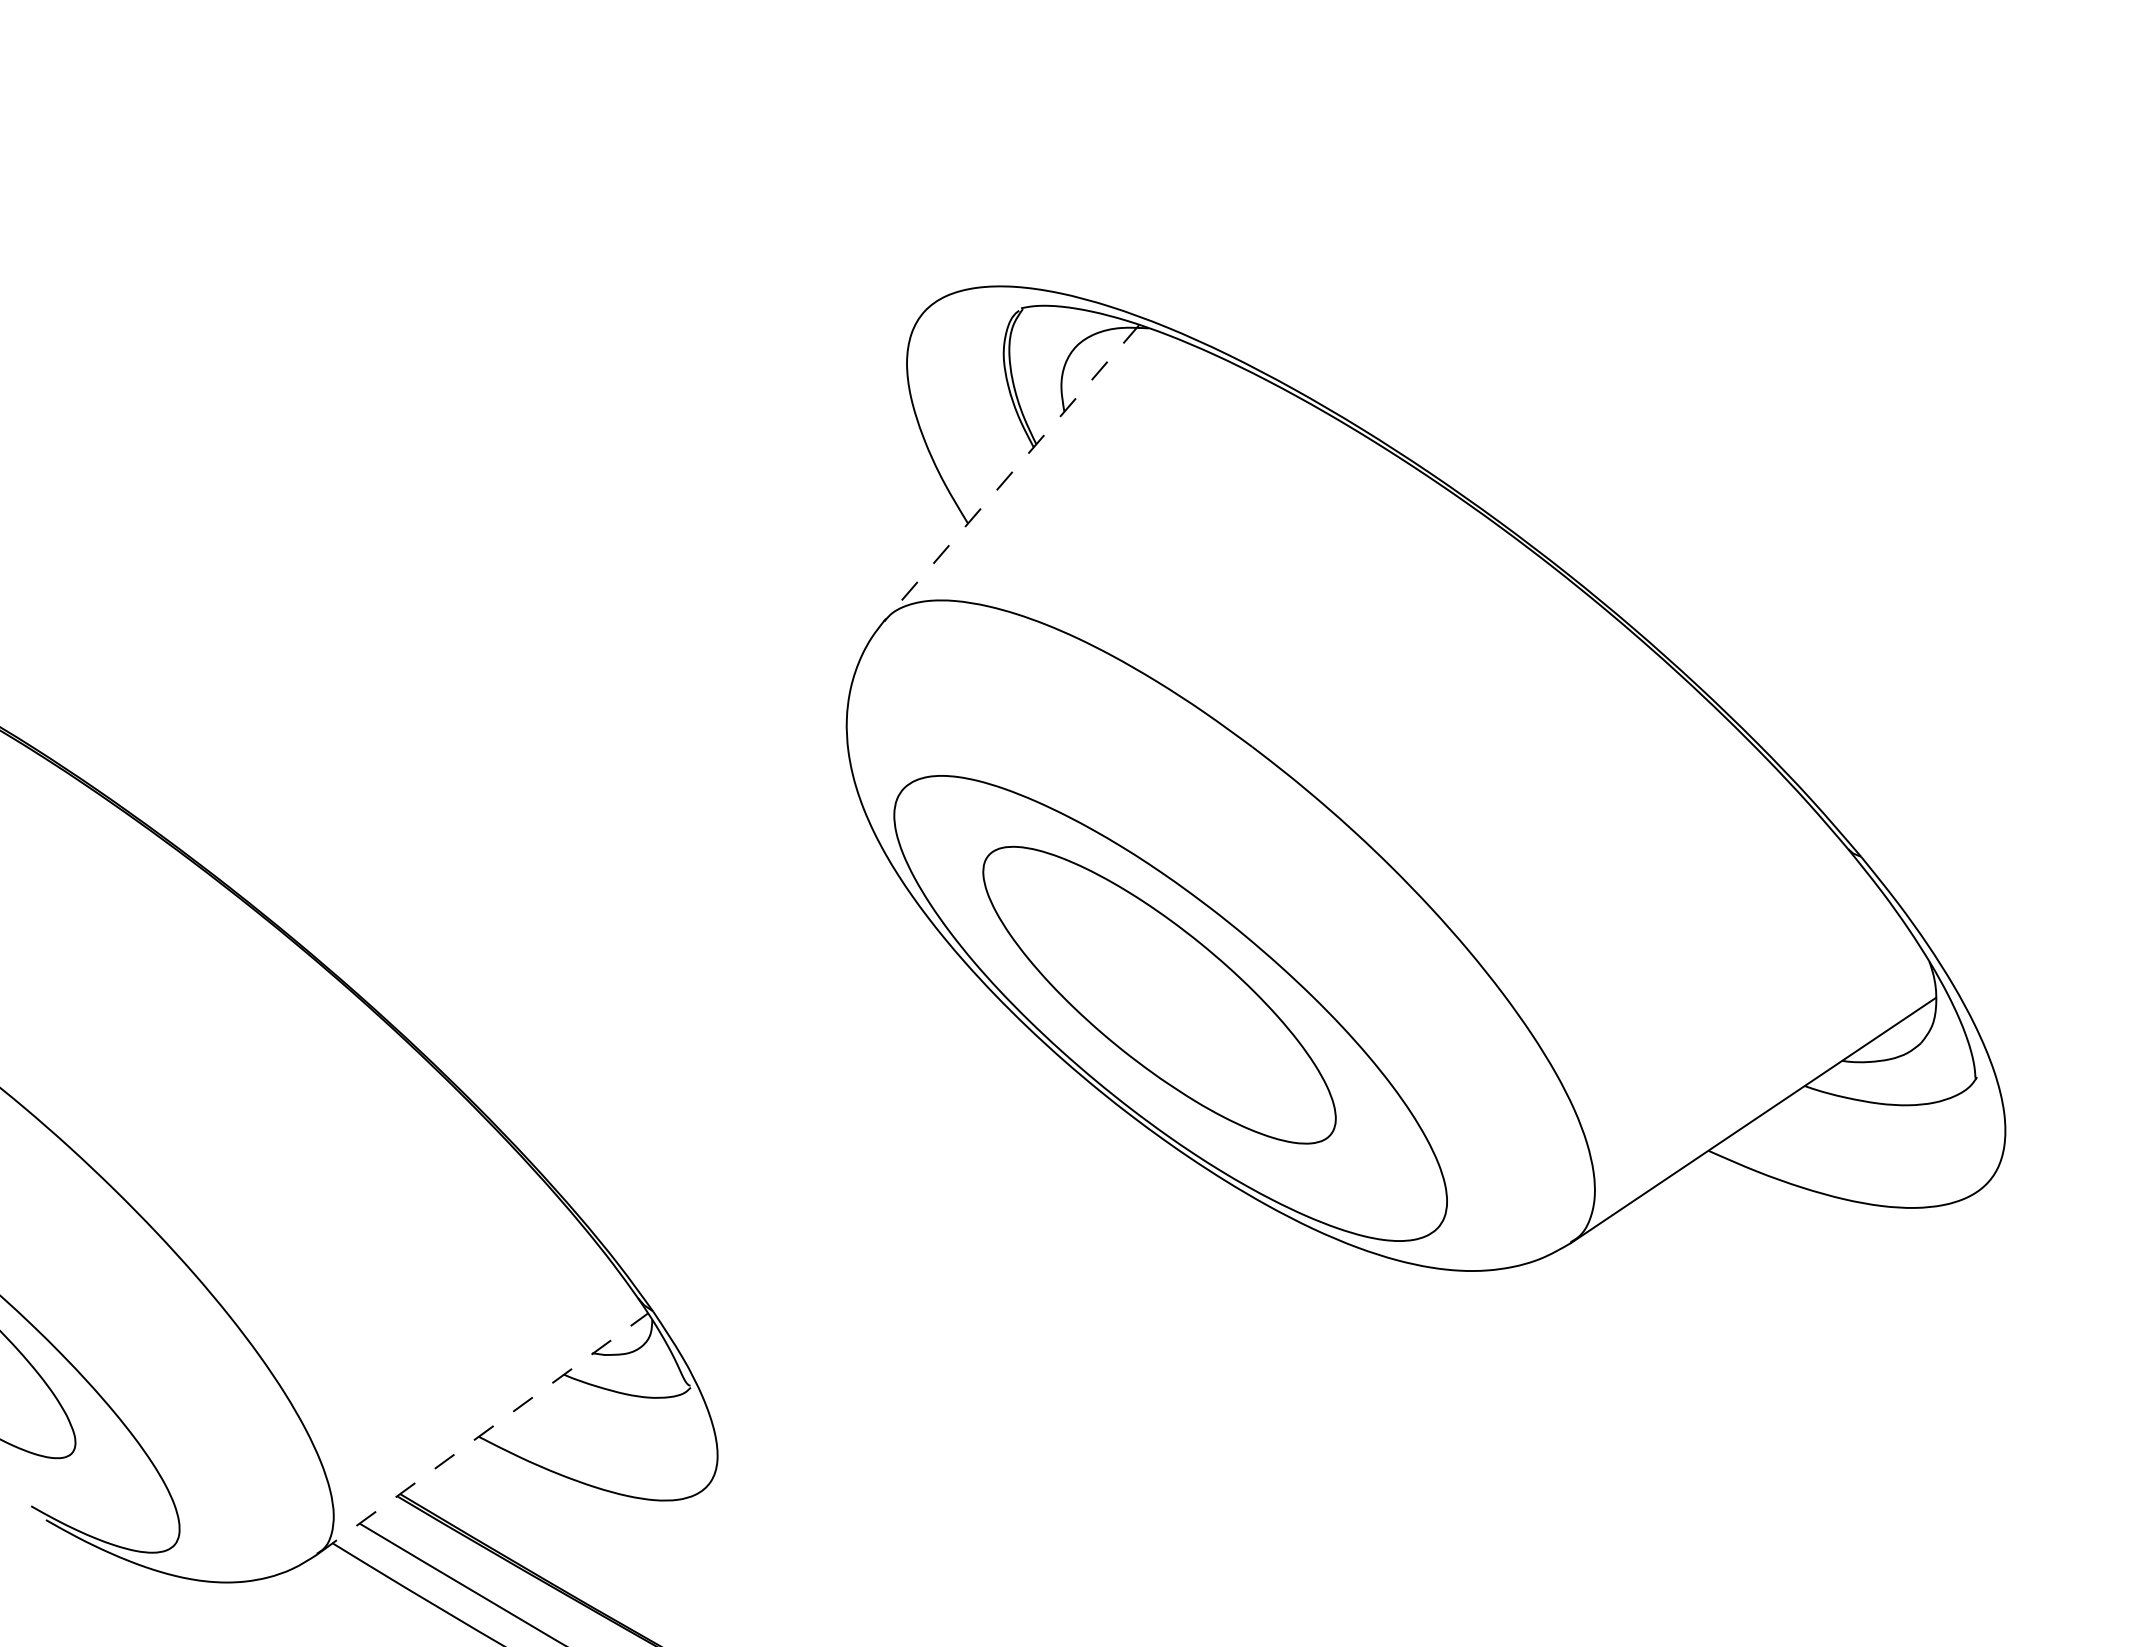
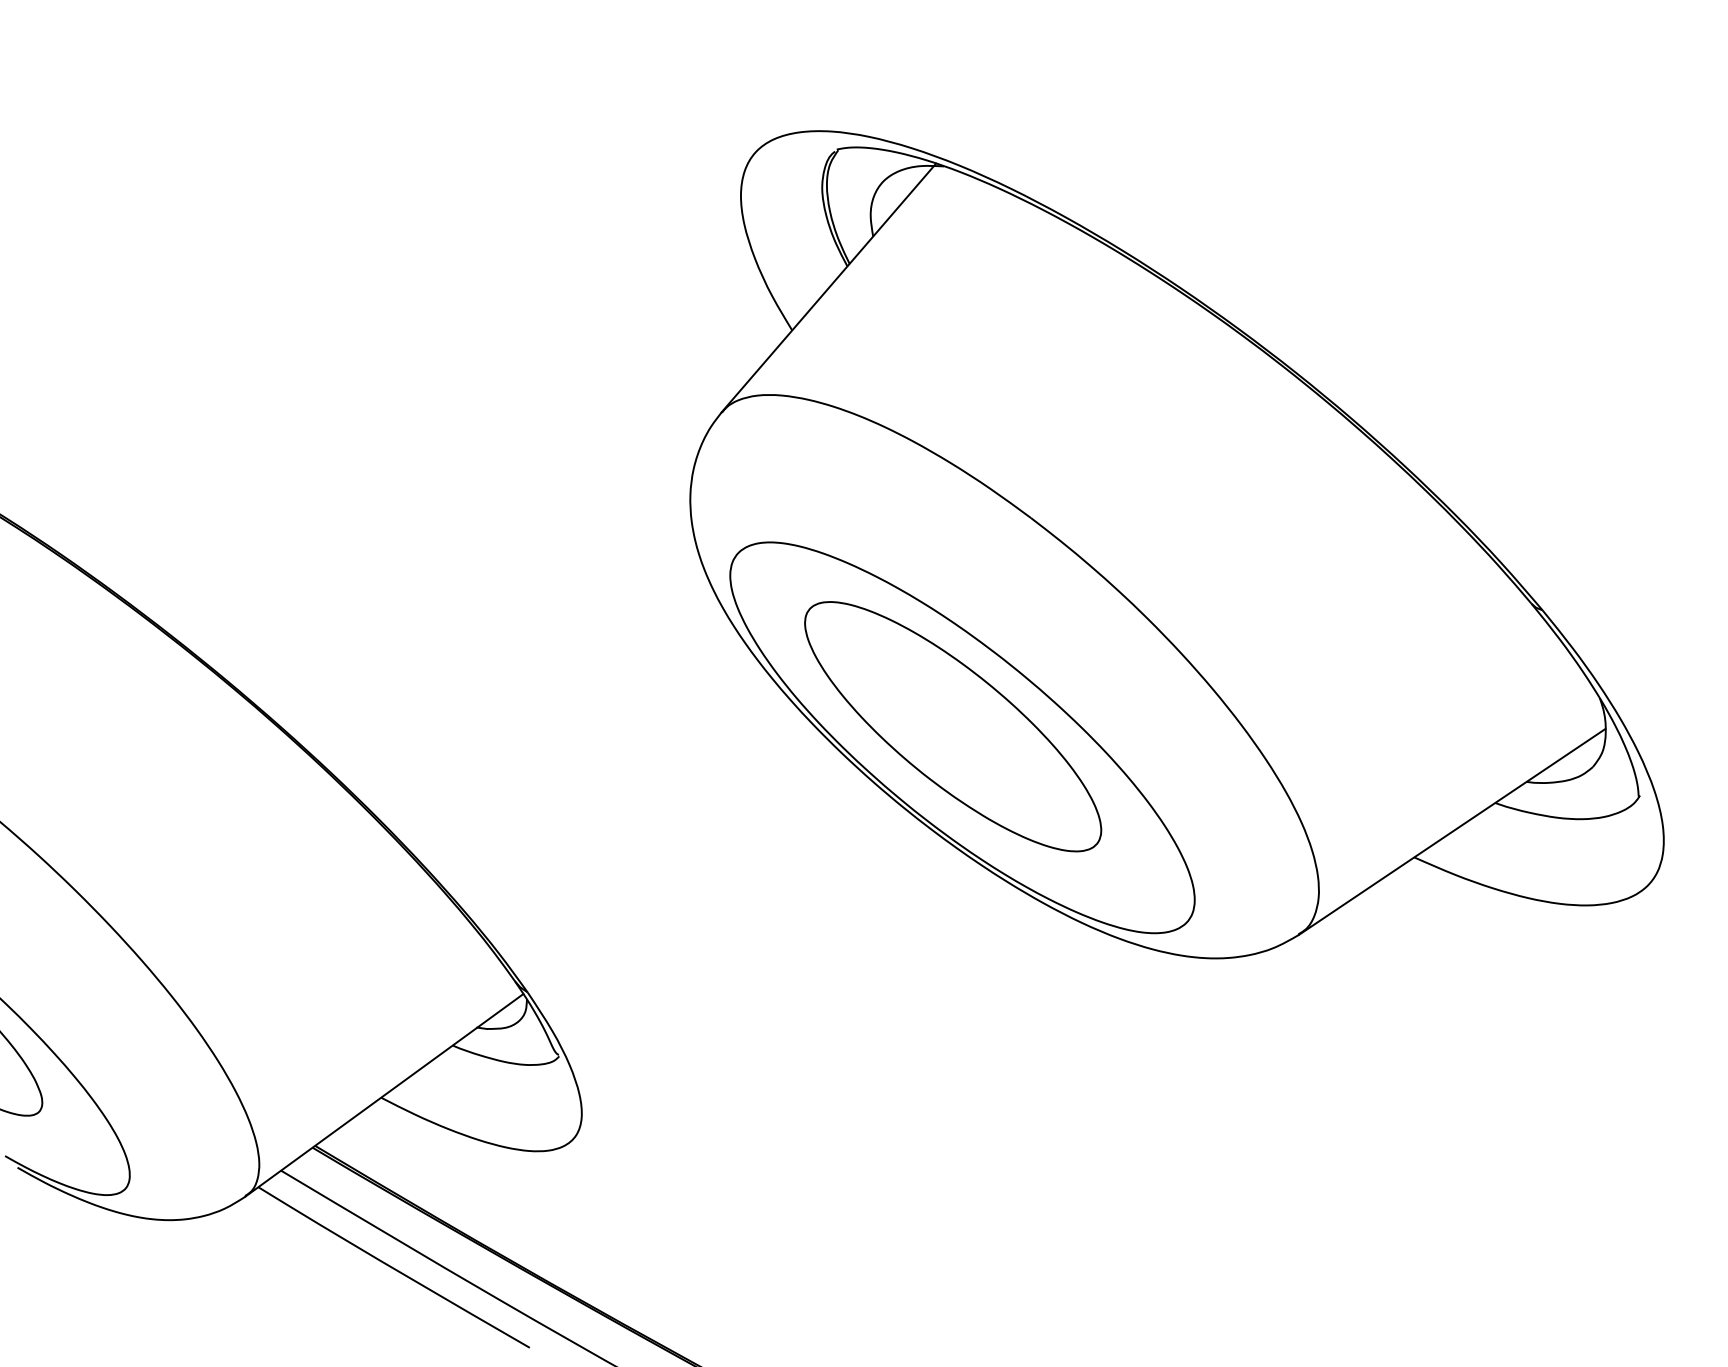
line: (1011, 473) -> (828, 288), dashed -> solid
line: (482, 1433) -> (384, 1094), dashed -> solid

